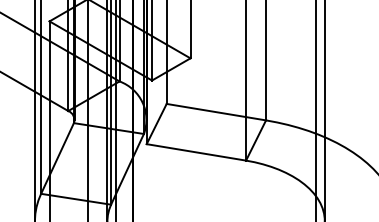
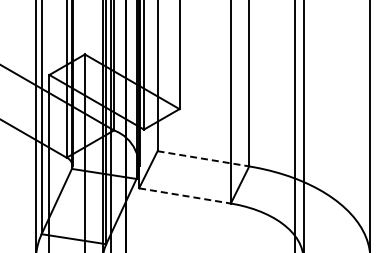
line: (216, 111) -> (203, 158), solid -> dashed
line: (196, 153) -> (185, 196), solid -> dashed

